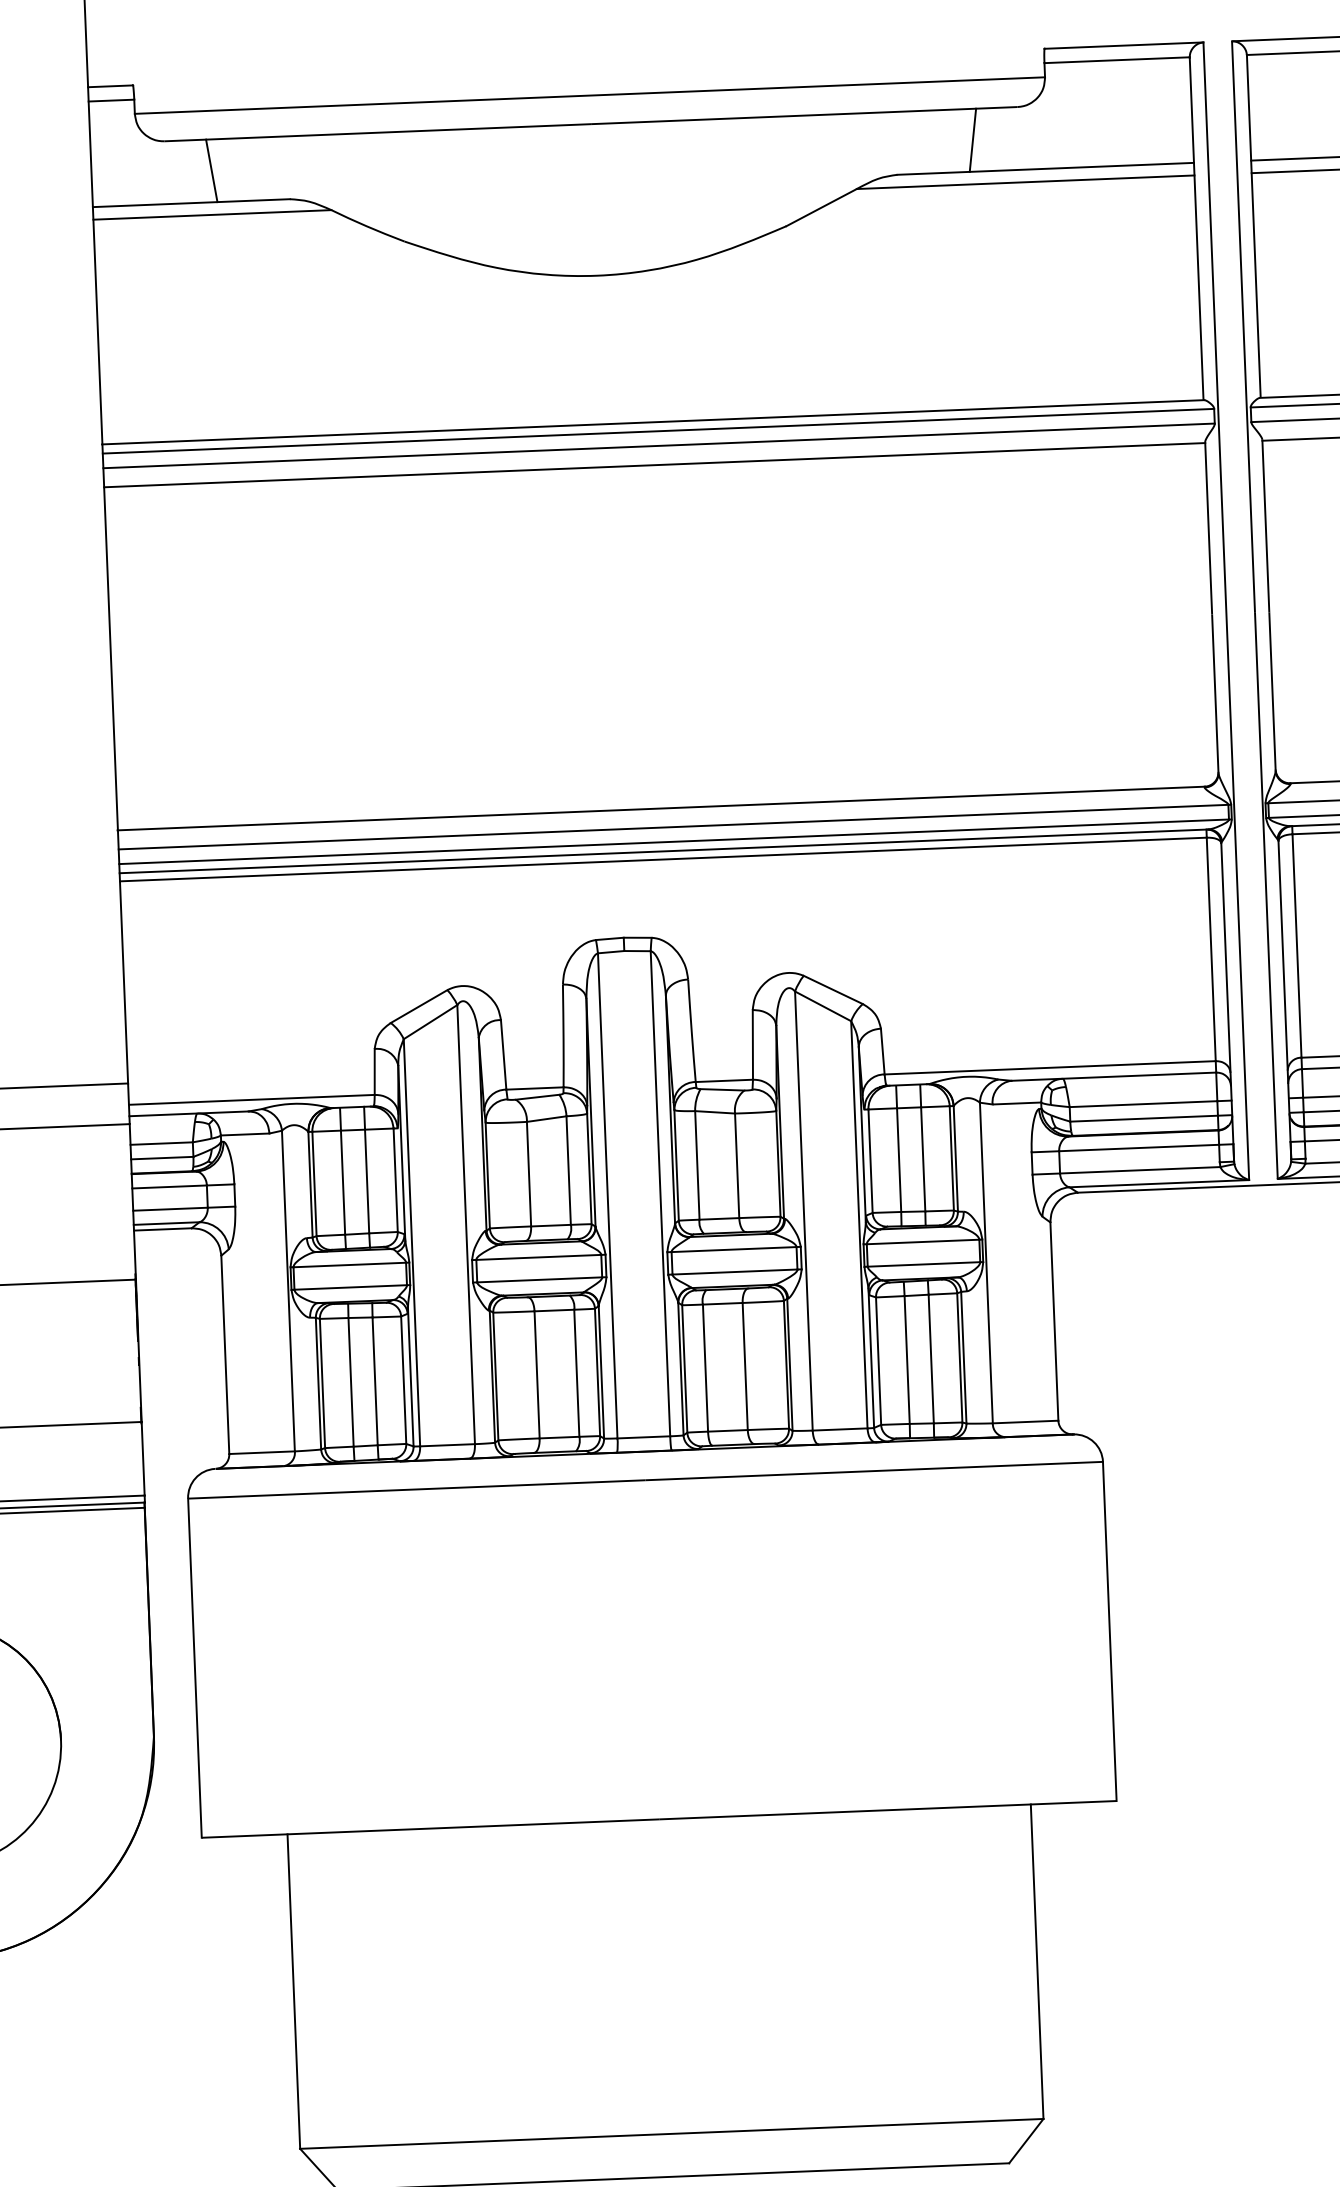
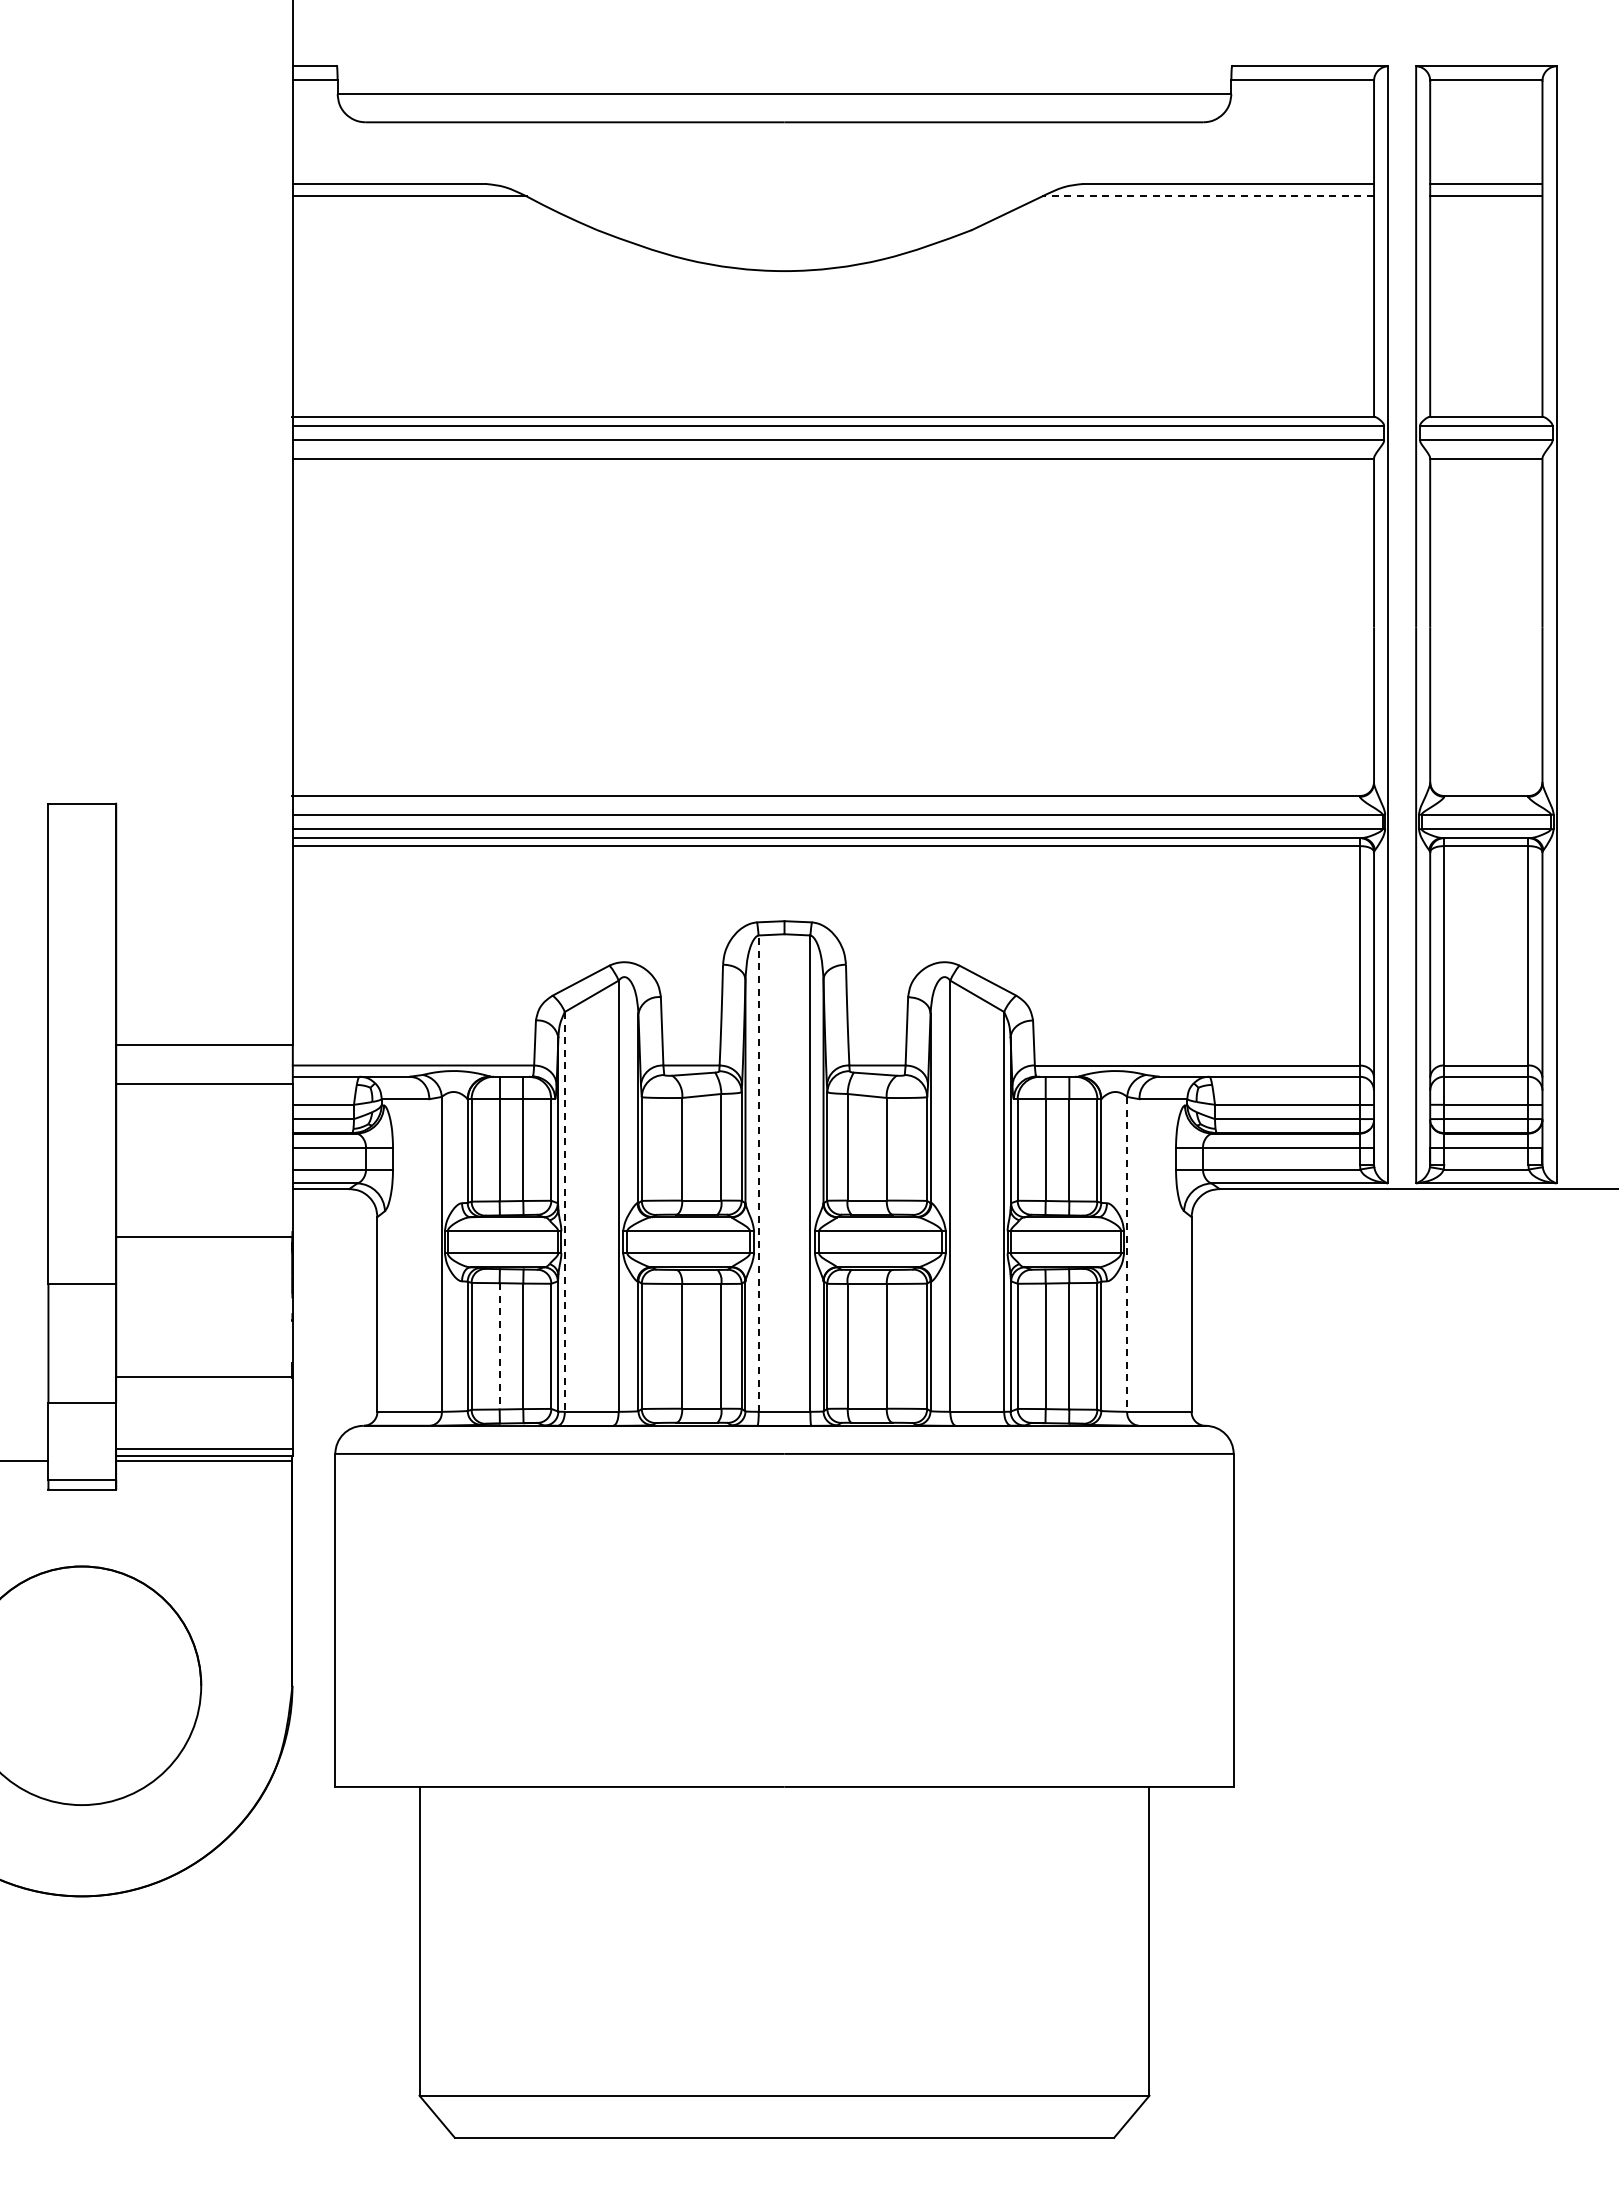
line: (972, 140) -> (1157, 153), removed
line: (211, 171) -> (410, 153), removed
line: (1025, 182) -> (1208, 196), solid -> dashed
line: (607, 1195) -> (758, 1173), solid -> dashed
line: (411, 1242) -> (564, 1211), solid -> dashed
line: (986, 1263) -> (1127, 1254), solid -> dashed
line: (350, 1382) -> (499, 1346), solid -> dashed

